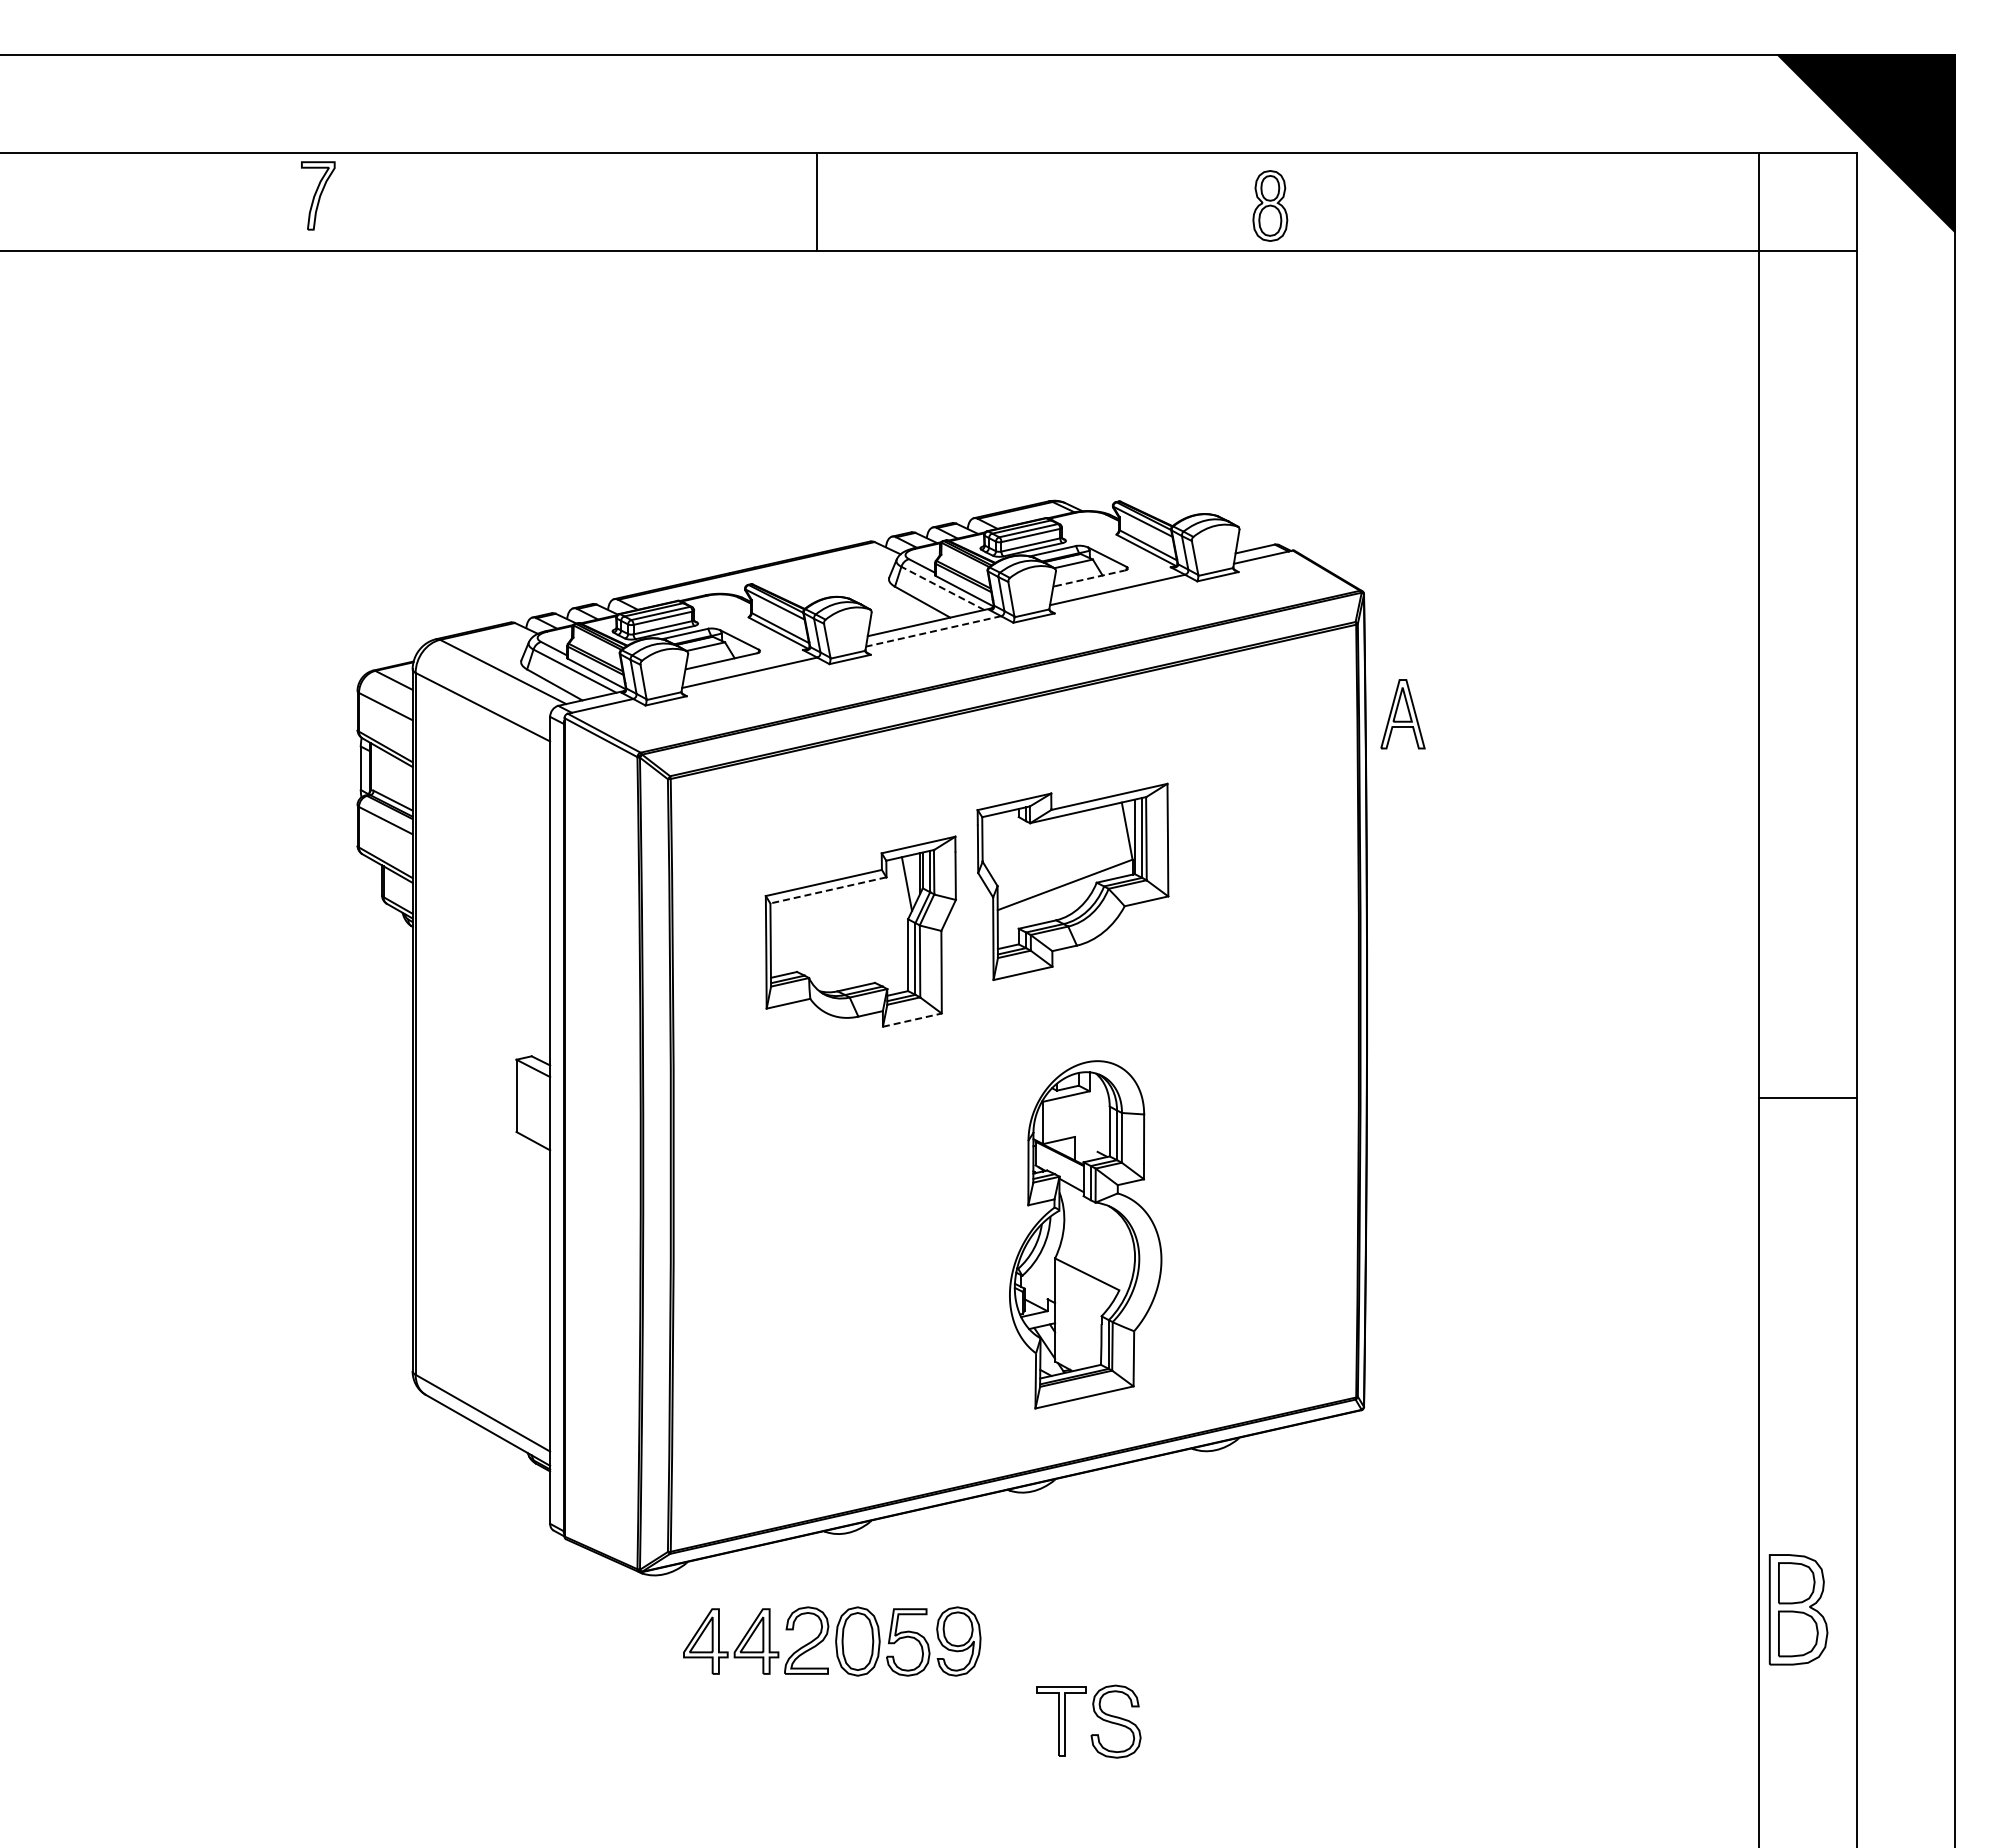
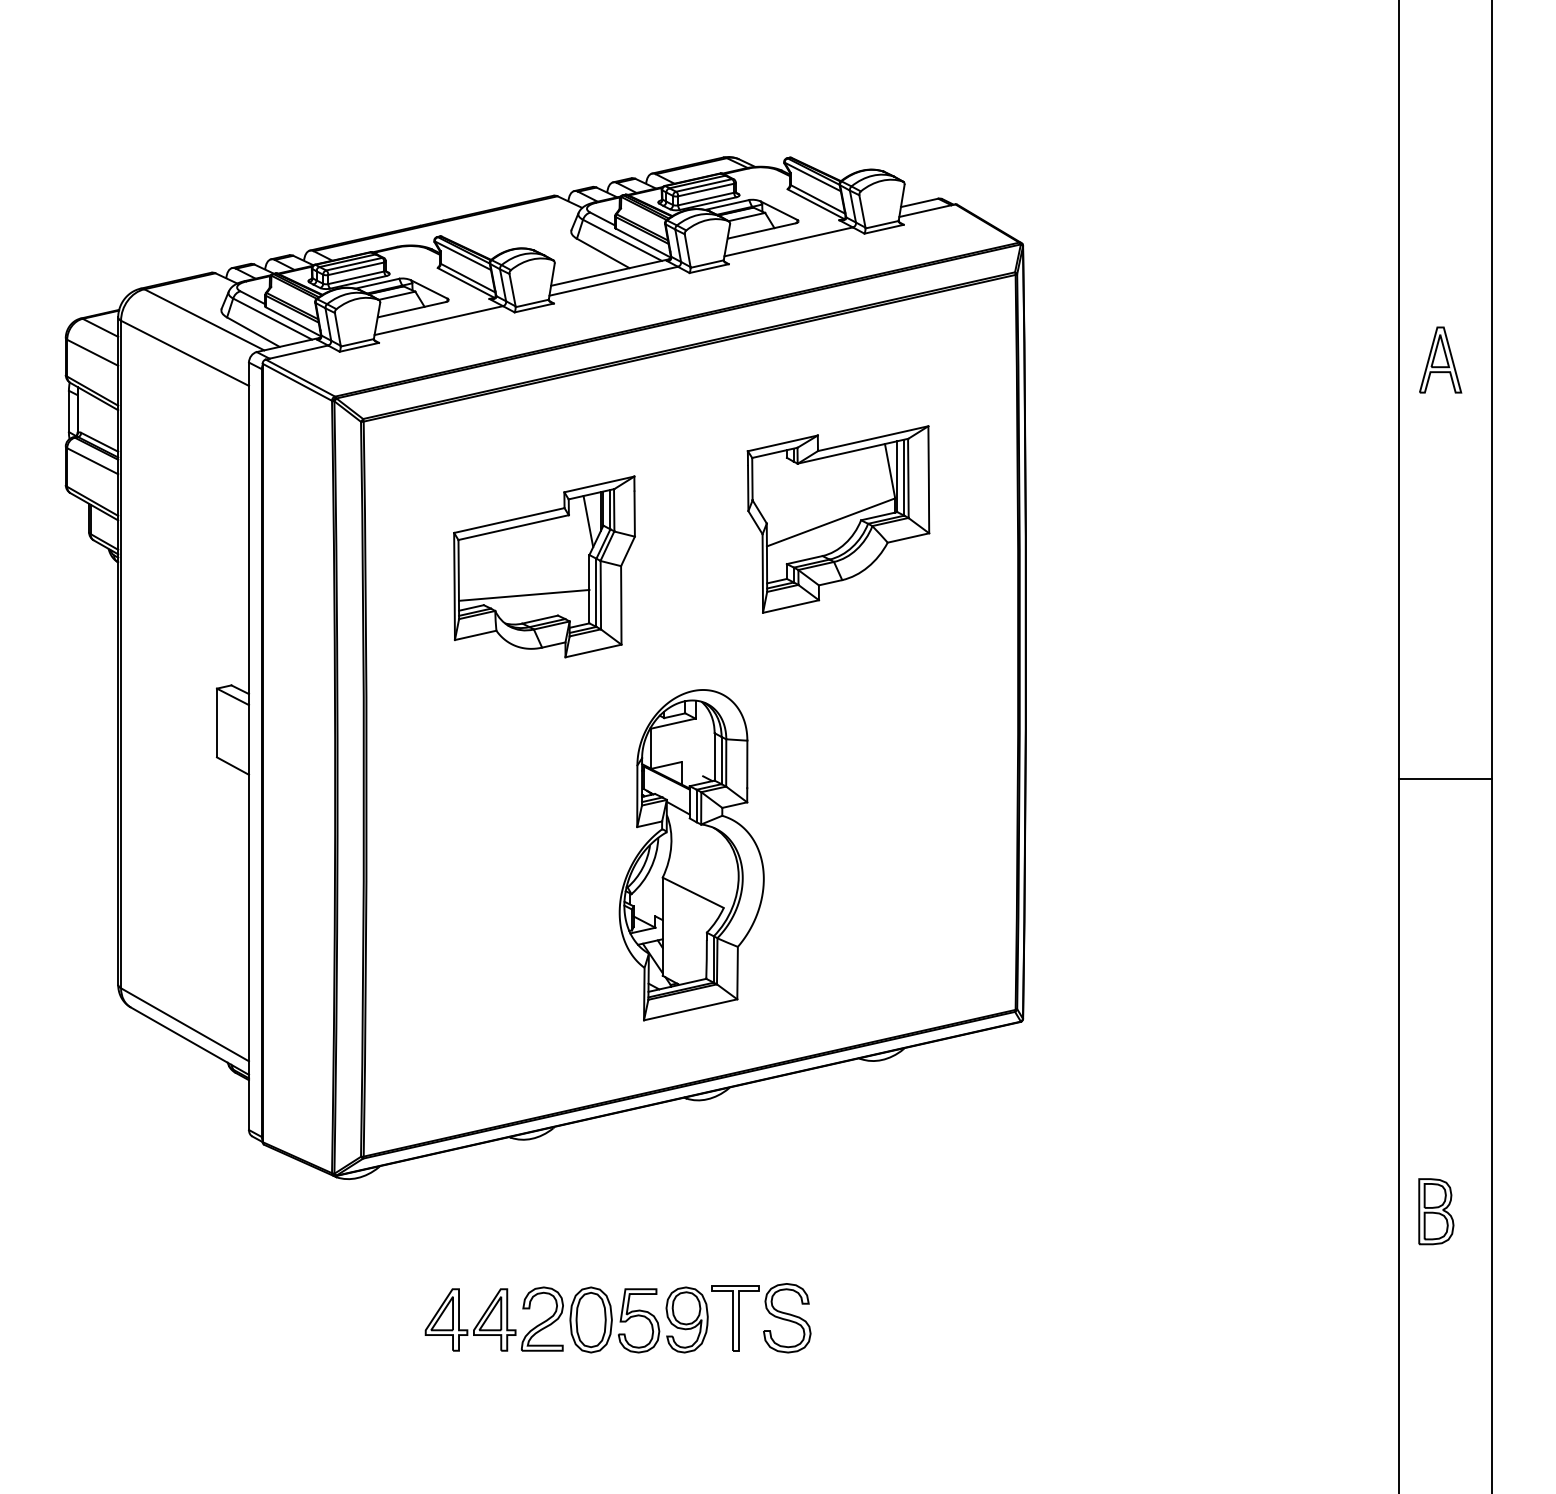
line: (1089, 578) -> (761, 230), dashed -> solid
line: (942, 588) -> (622, 240), dashed -> solid
line: (933, 631) -> (613, 281), dashed -> solid
part: (1402, 714) -> (1440, 360), moved
part: (1072, 881) -> (838, 519), moved
line: (827, 890) -> (512, 527), dashed -> solid
line: (839, 961) -> (524, 595), added
line: (912, 1020) -> (593, 651), dashed -> solid
line: (1807, 1097) -> (1444, 778), moved
part: (1085, 1234) -> (691, 854), moved
part: (1798, 1609) -> (1436, 1211), size x0.62
part: (832, 1641) -> (566, 1319), moved

